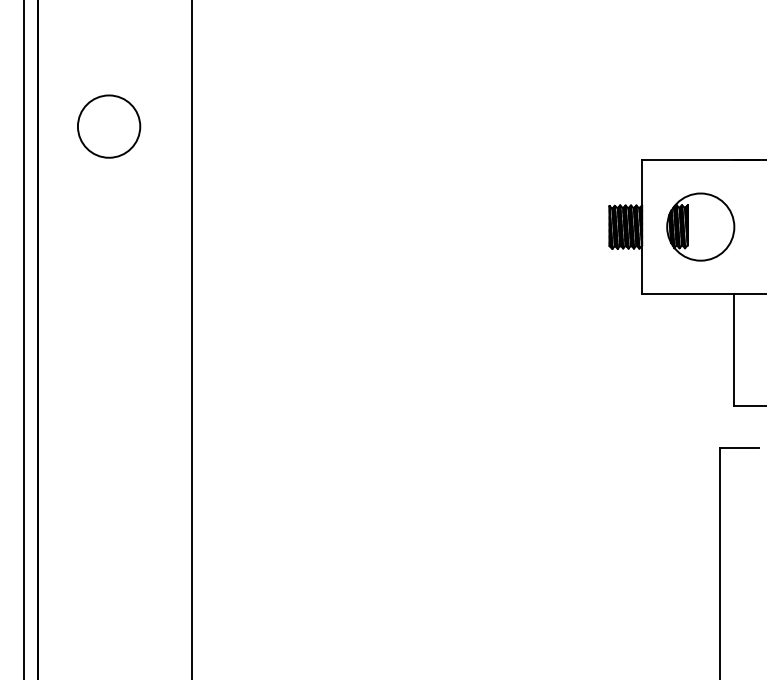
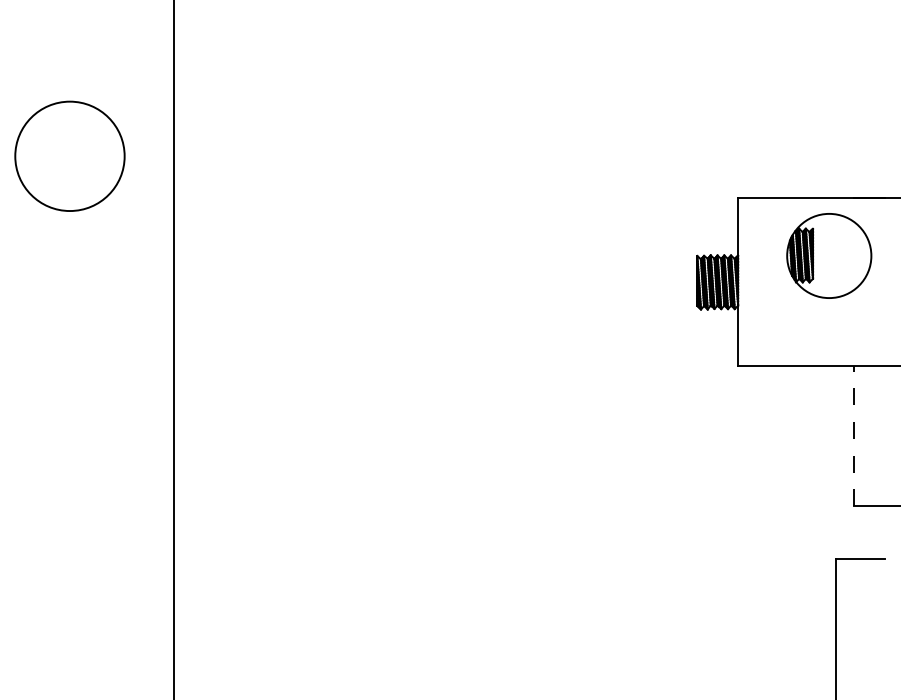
circle: (108, 126) -> (69, 156), size x1.4
part: (700, 226) -> (828, 255), moved
line: (734, 349) -> (854, 435), solid -> dashed

